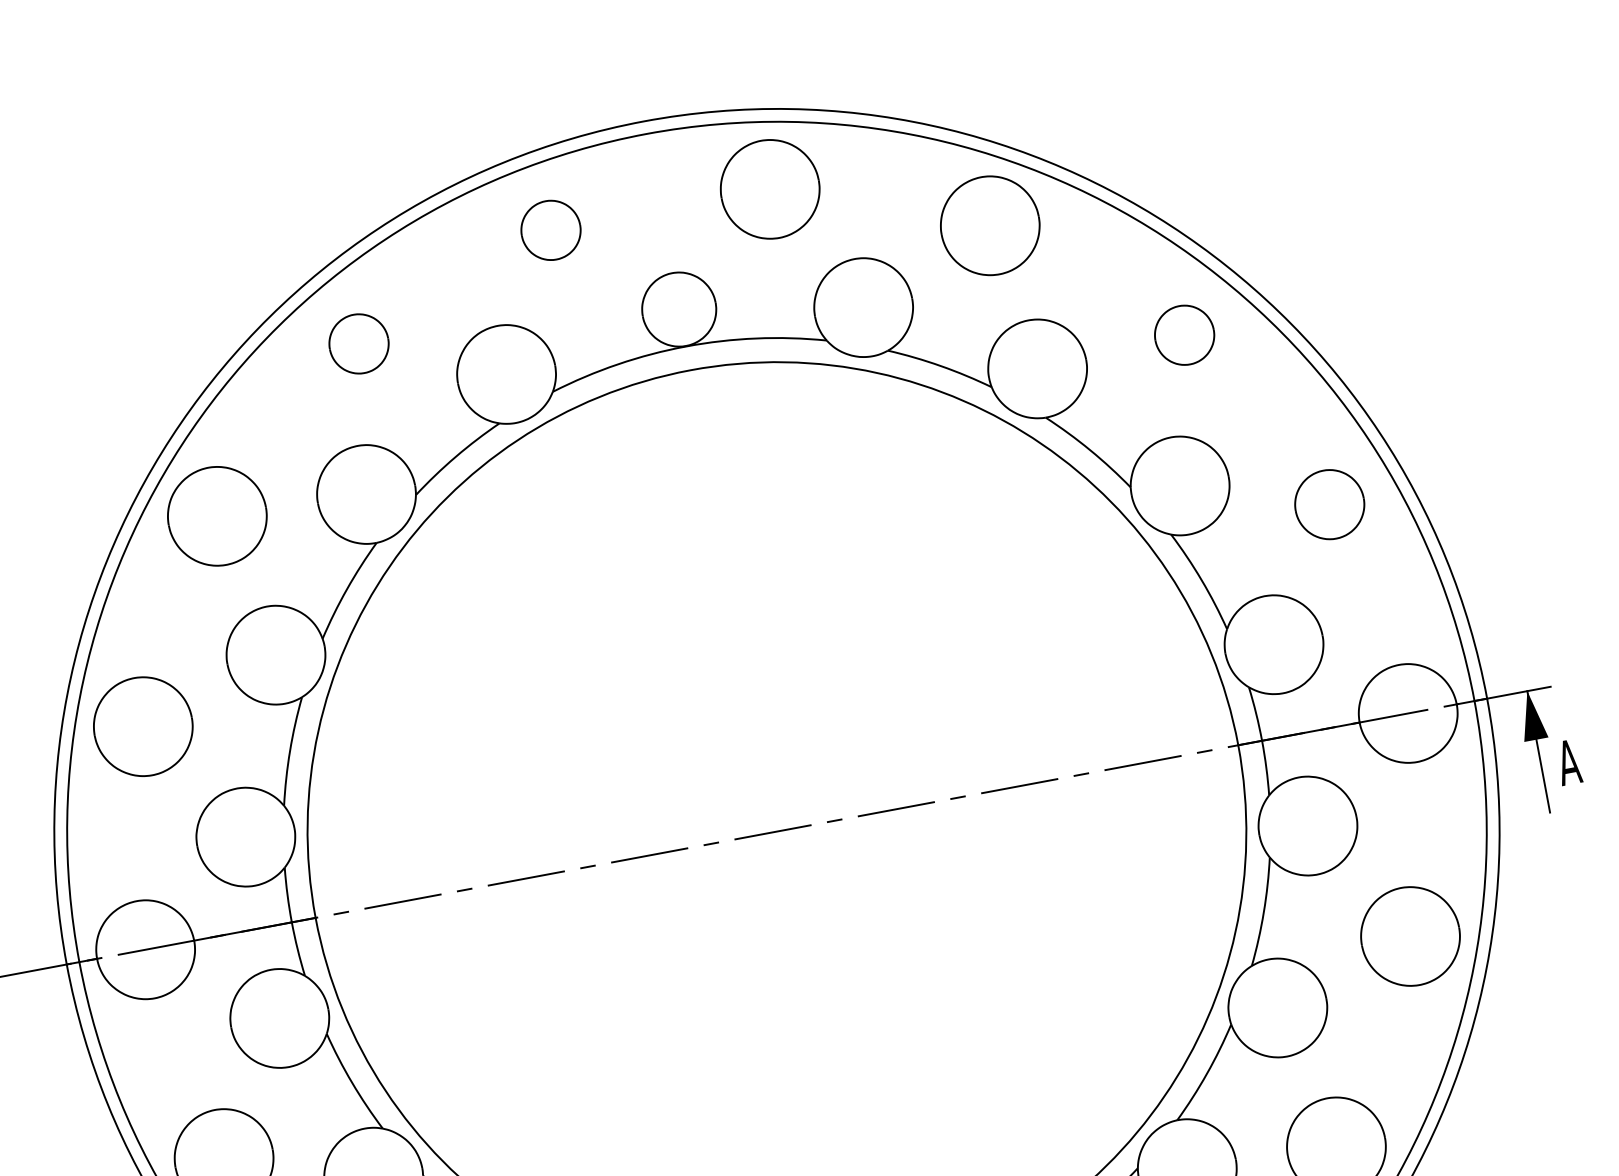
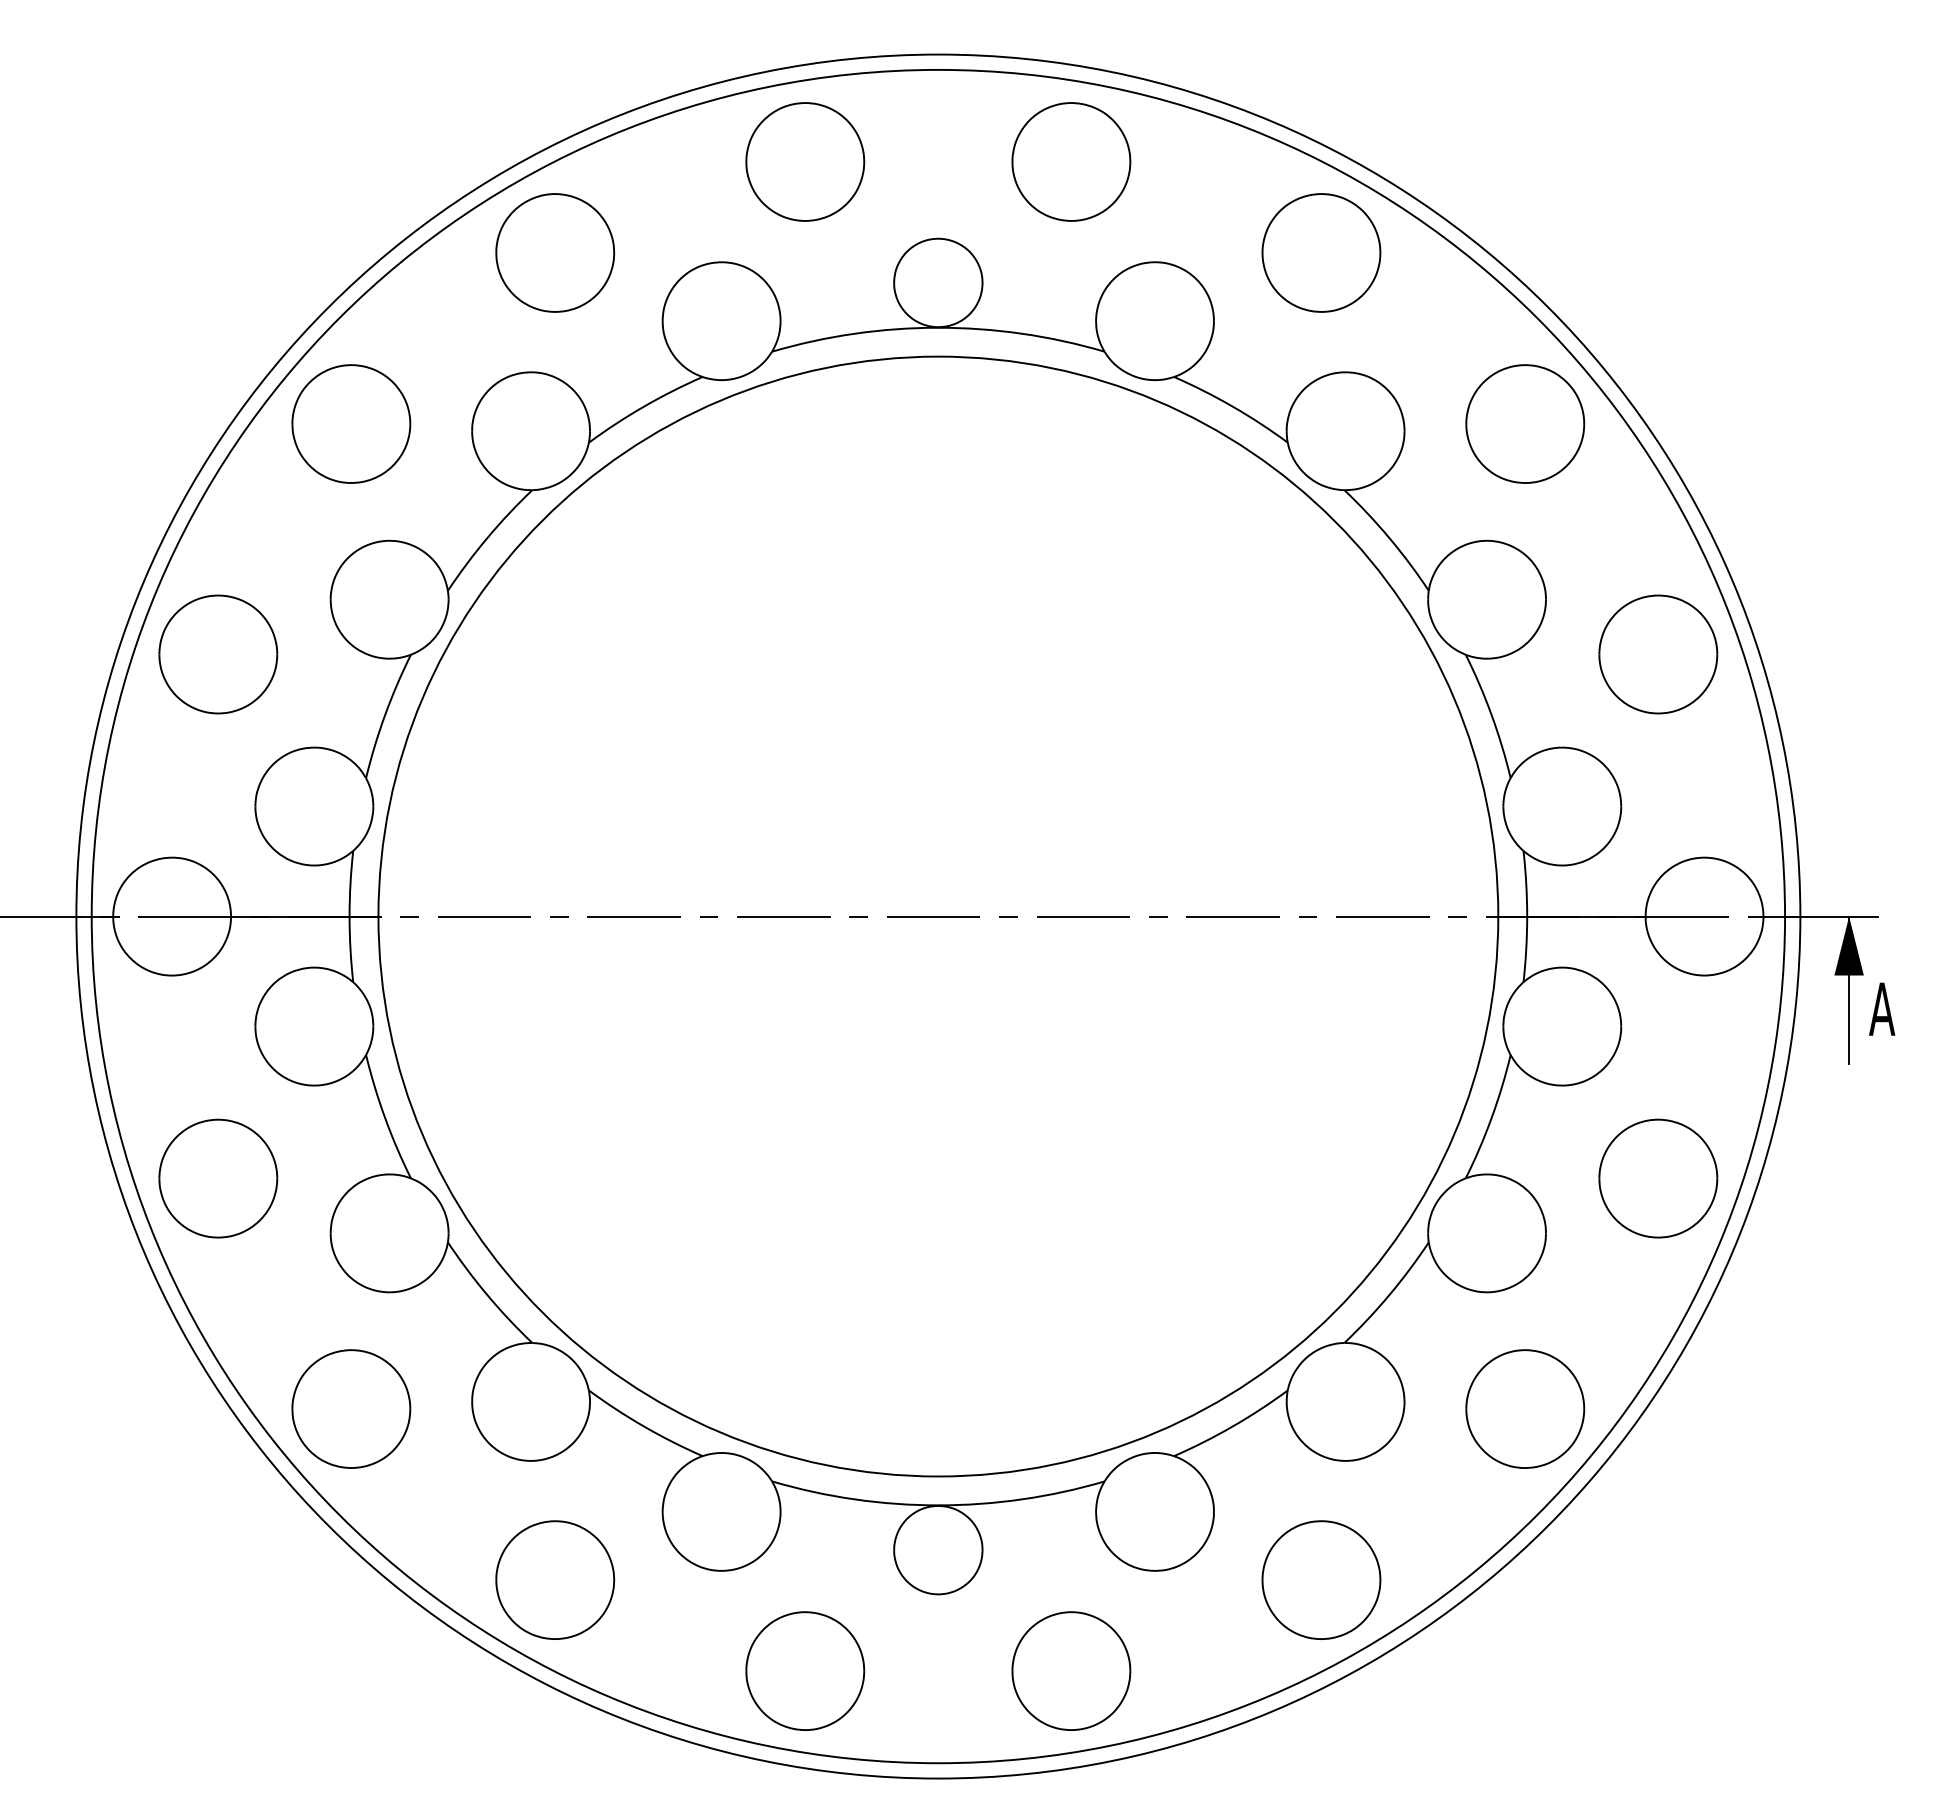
part: (551, 229) -> (805, 161), size x1.67
part: (1184, 334) -> (1525, 423), size x1.67
part: (359, 343) -> (555, 252), size x1.67
part: (1329, 504) -> (1658, 654), size x1.43

